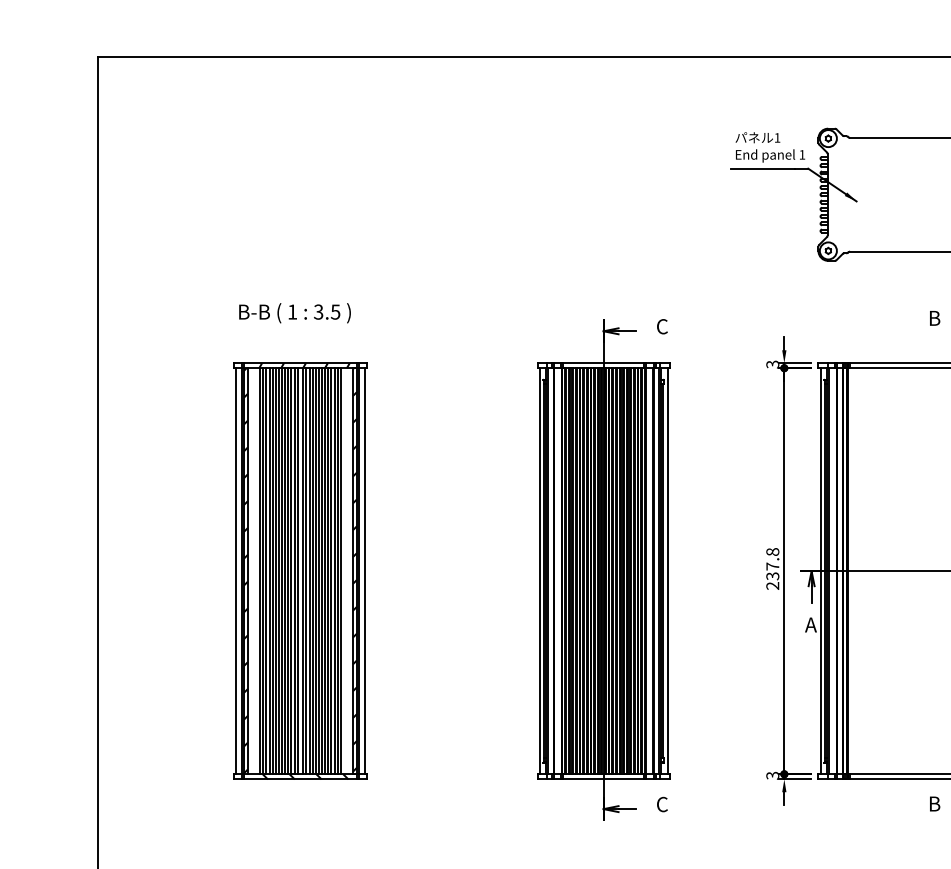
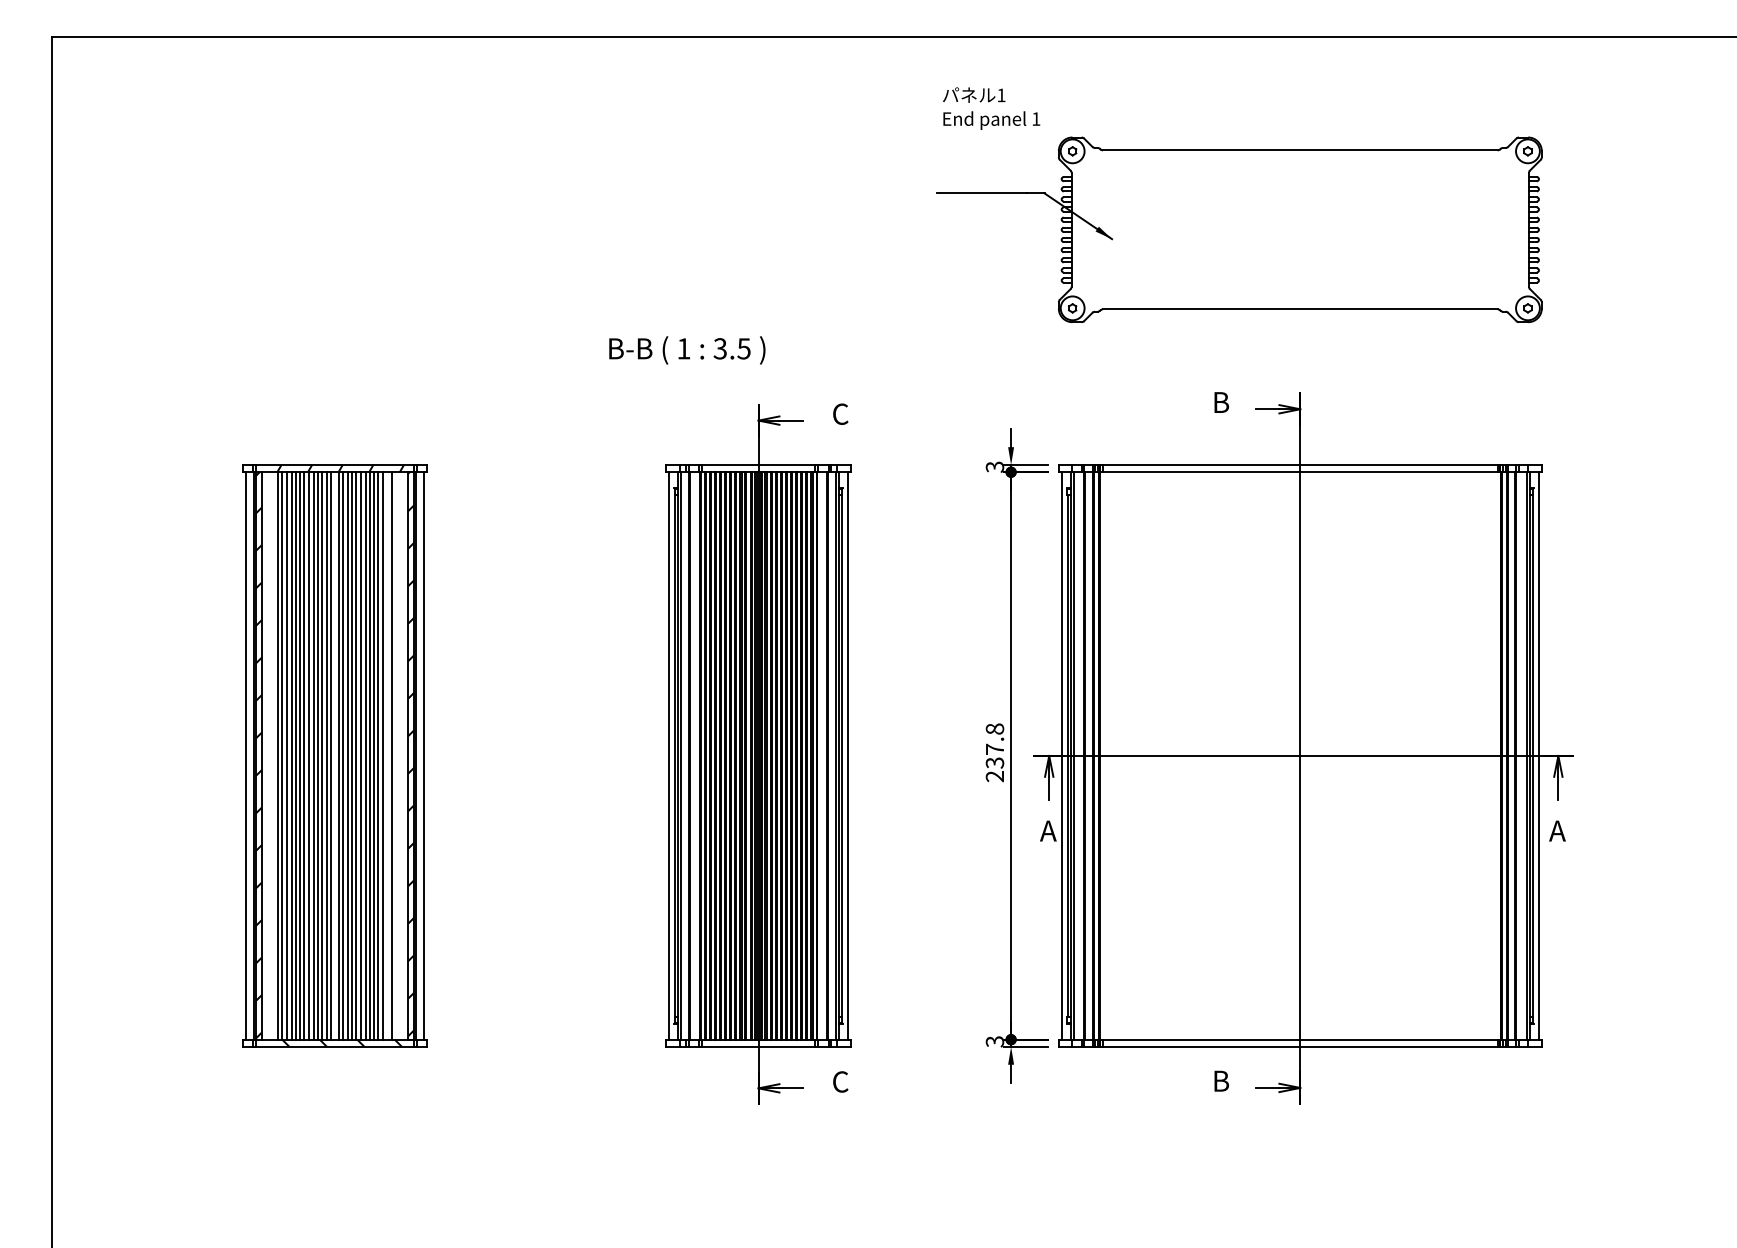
text: (770, 147) -> (991, 108), moved
text: (295, 313) -> (687, 350), moved
line: (338, 570) -> (387, 755), removed

